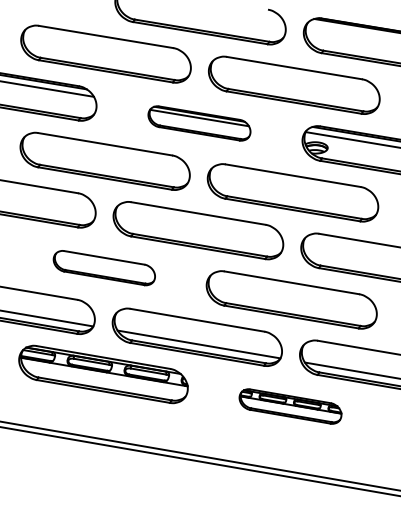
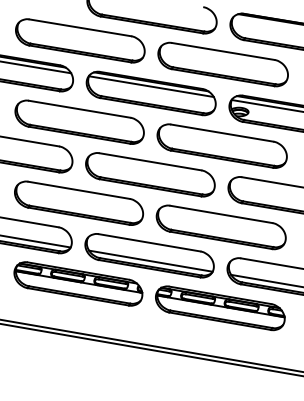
part: (199, 123) -> (151, 93), size x1.67
part: (104, 267) -> (79, 202), size x1.67
part: (290, 406) -> (220, 308), size x1.67

